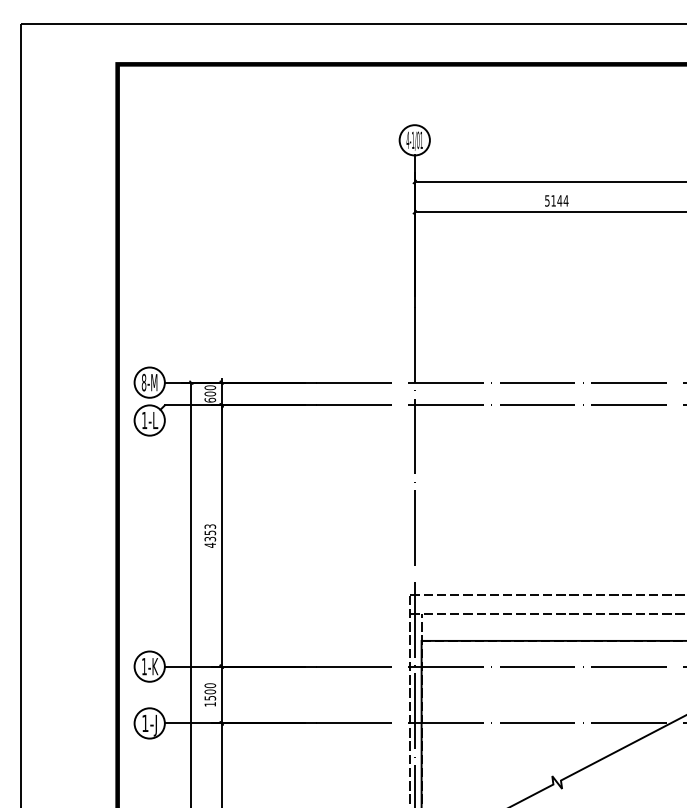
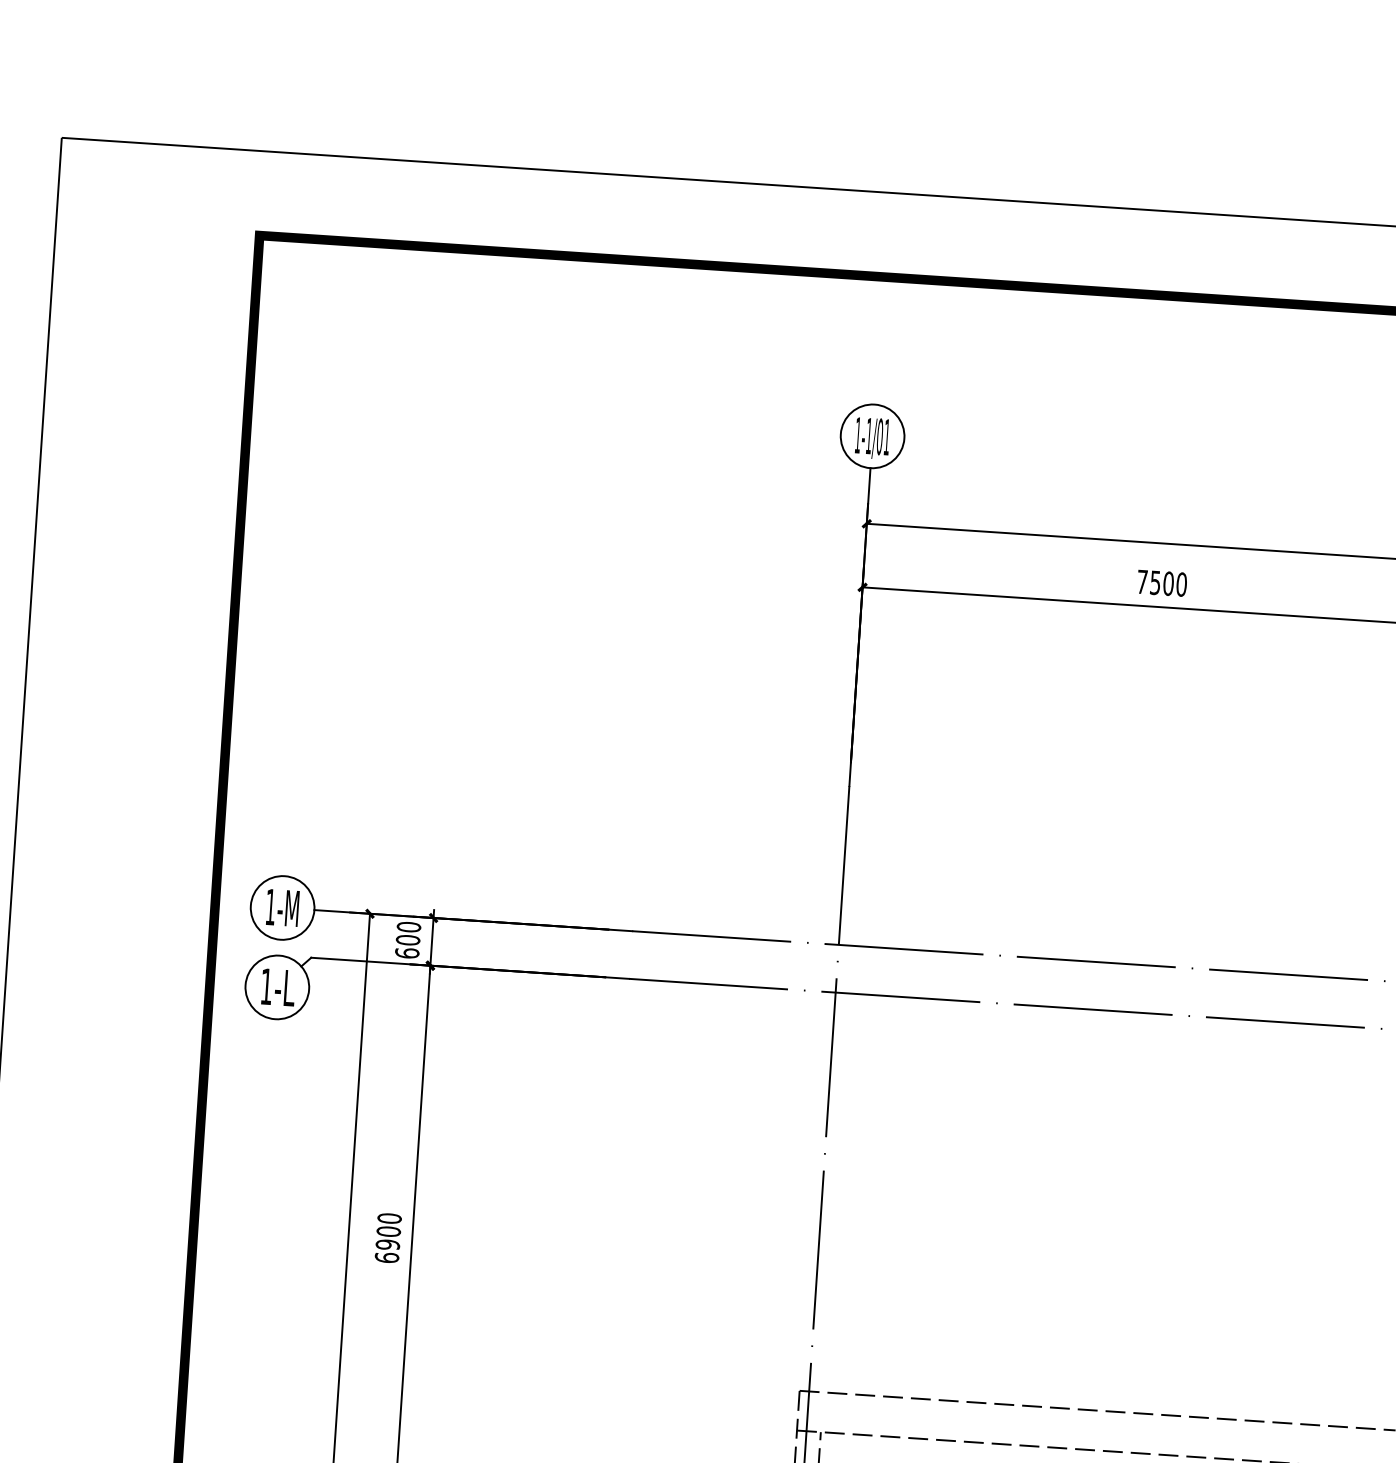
text: (407, 139) -> (857, 433), 4-1/01 -> 1-1/01
text: (556, 200) -> (1161, 582), 5144 -> 7500
text: (143, 382) -> (269, 906), 8-M -> 1-M
text: (210, 535) -> (388, 1237), 4353 -> 6900

